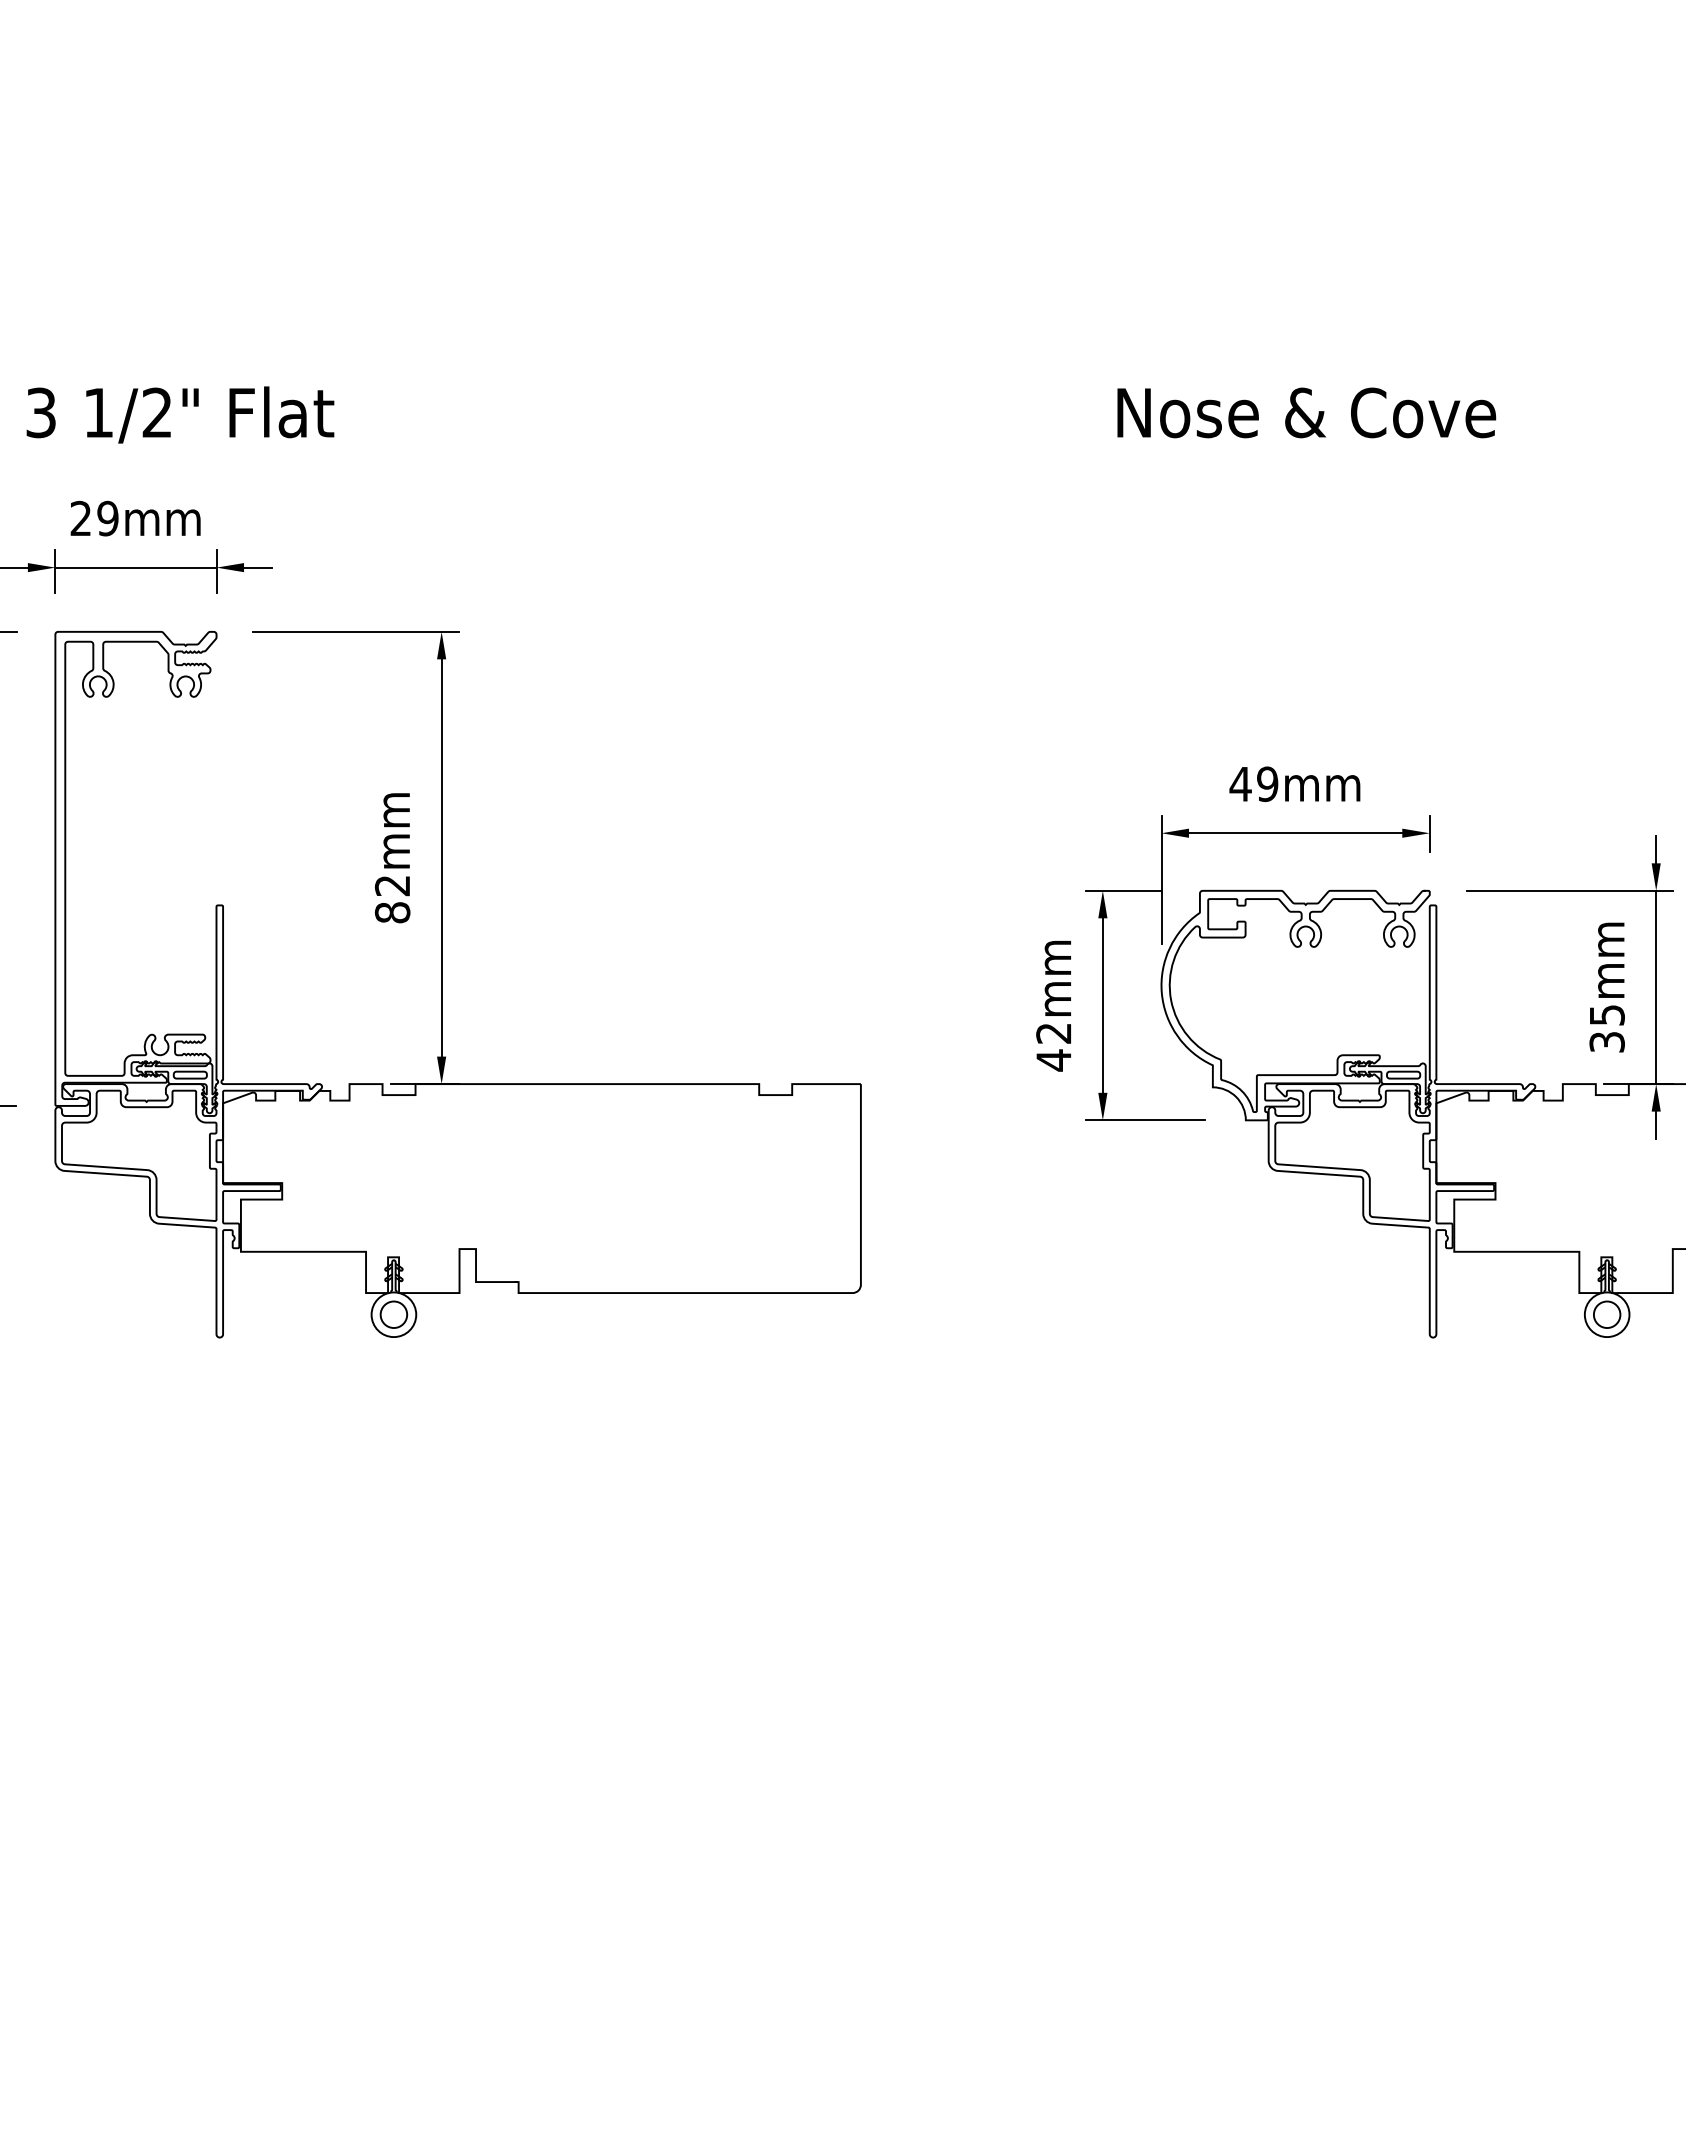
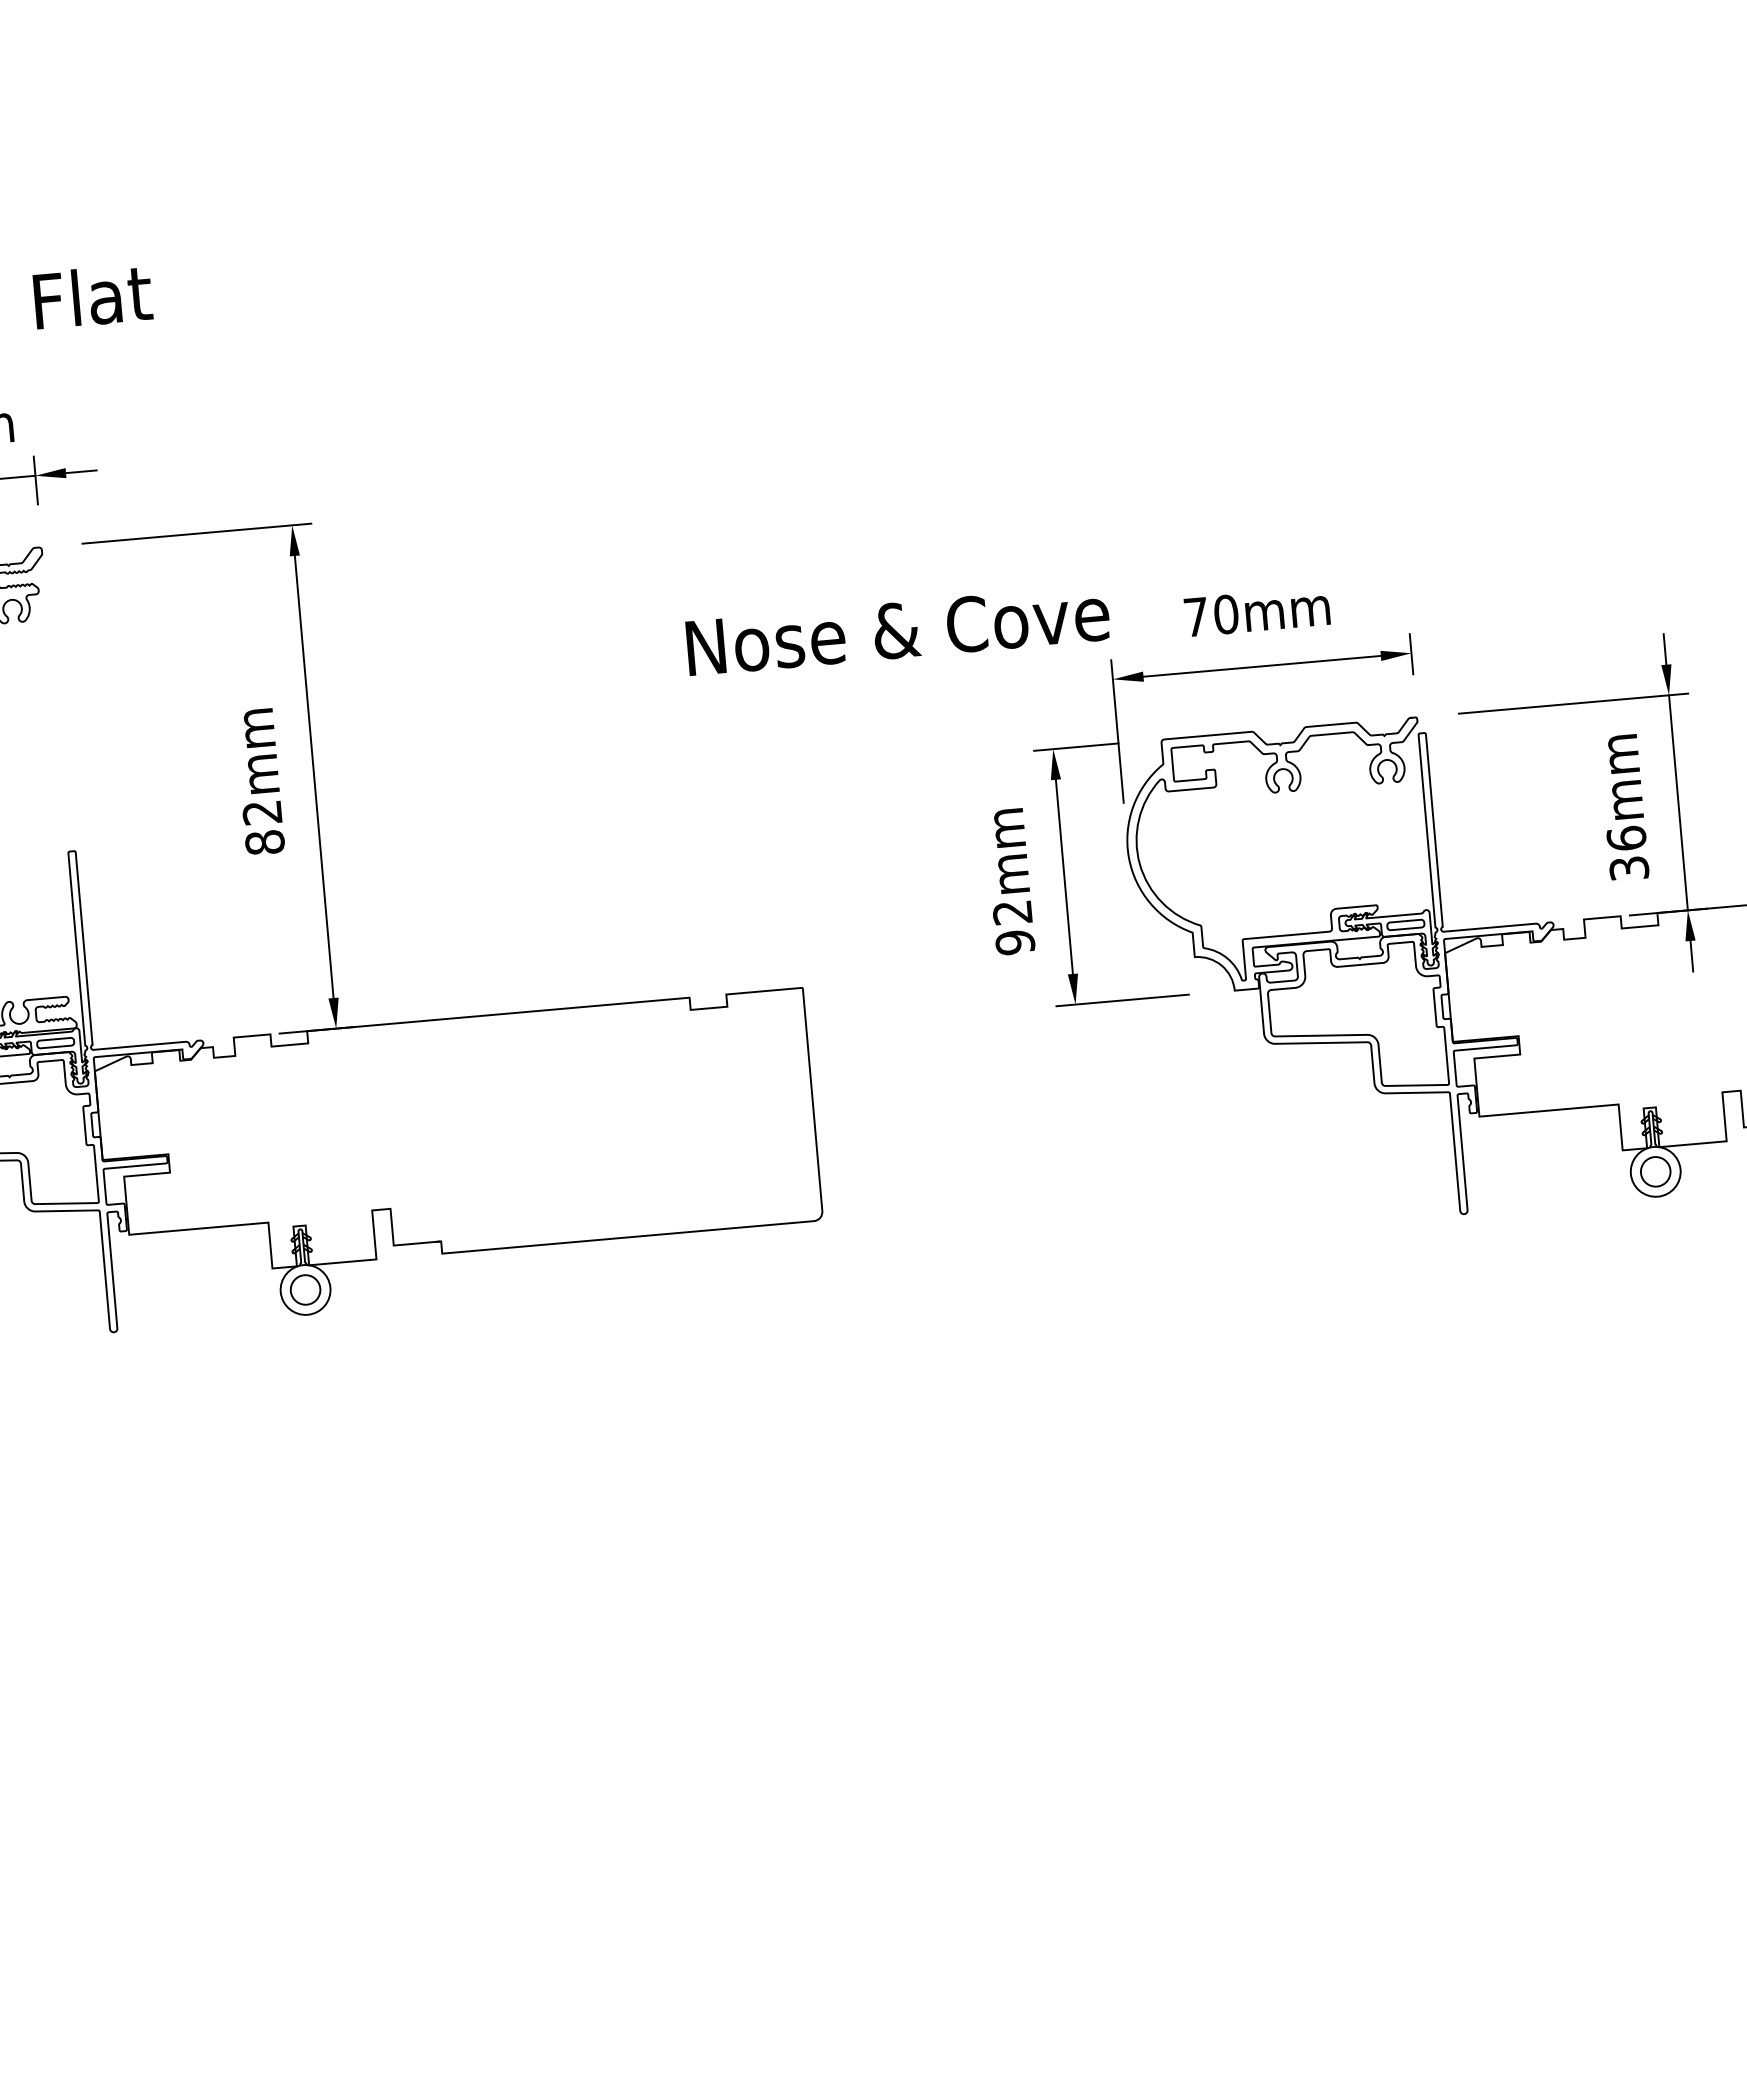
text: (1306, 412) -> (897, 630), moved
text: (1253, 784) -> (1210, 616), 49mm -> 70mm
text: (1606, 1014) -> (1625, 837), 35mm -> 36mm
text: (1053, 1060) -> (1014, 942), 42mm -> 92mm

